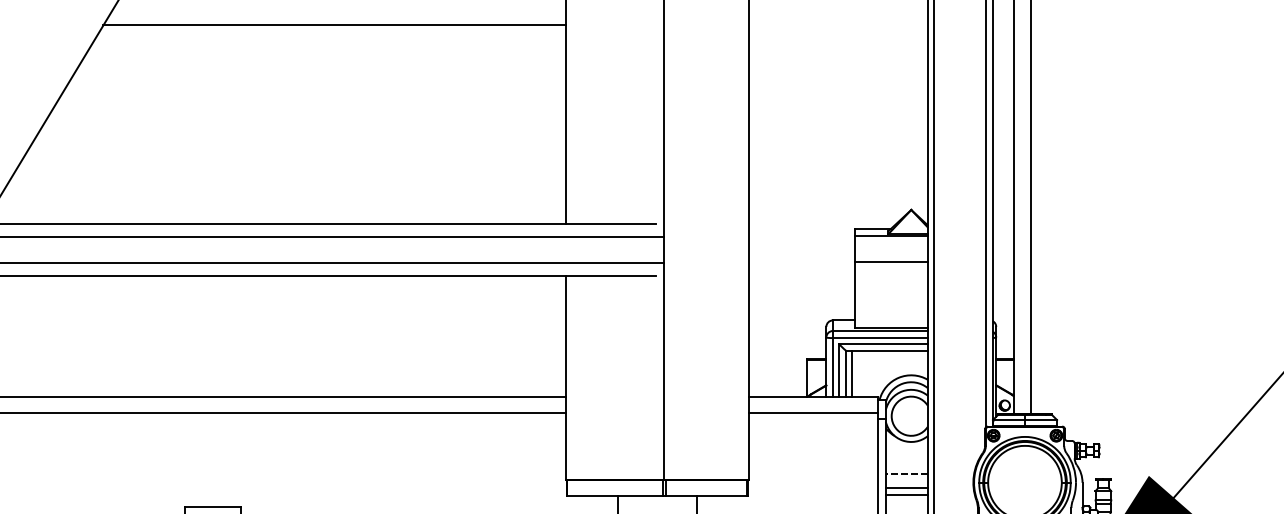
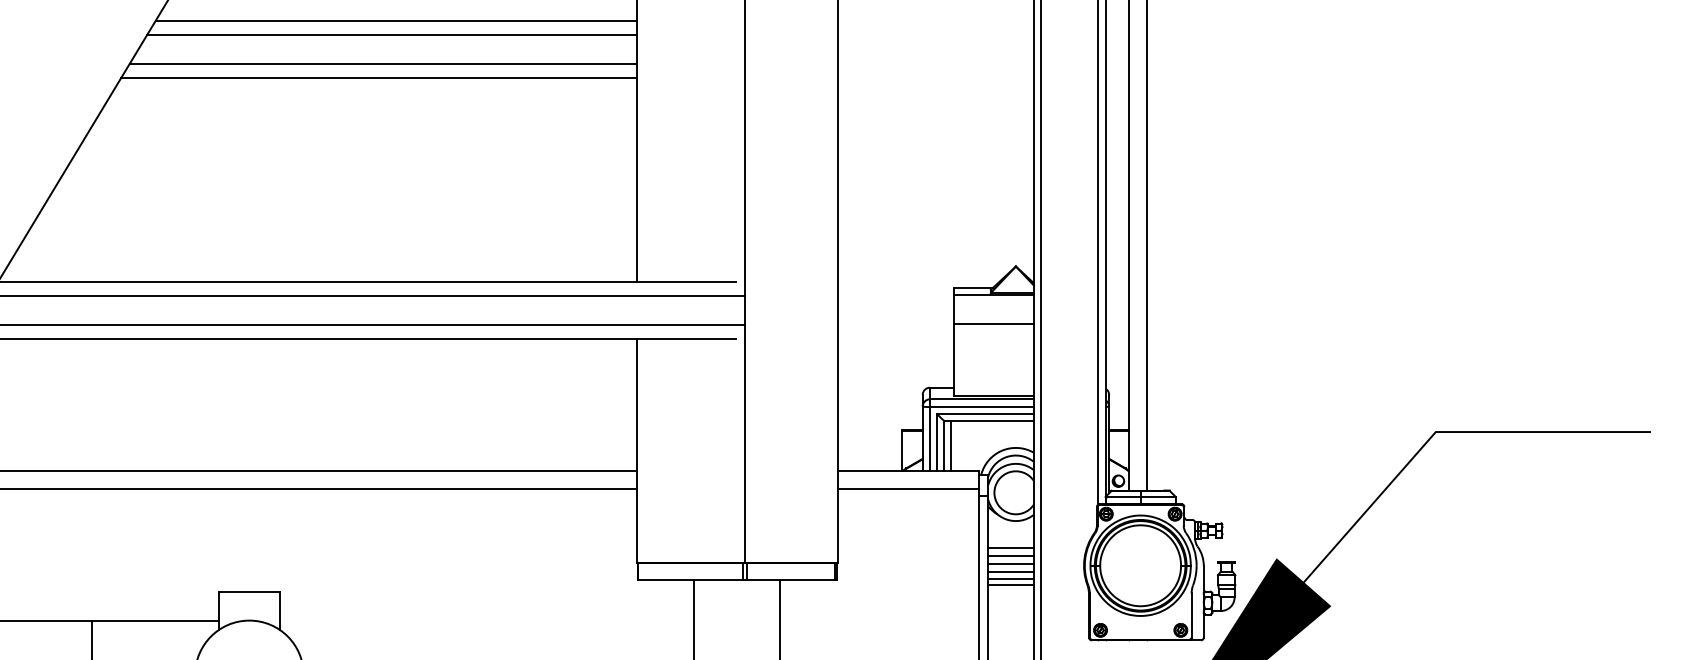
line: (331, 38) -> (379, 78), added
line: (906, 466) -> (1010, 548), added
line: (906, 473) -> (1010, 555), dashed -> solid
line: (906, 480) -> (1010, 563), added
line: (906, 500) -> (1010, 585), added

